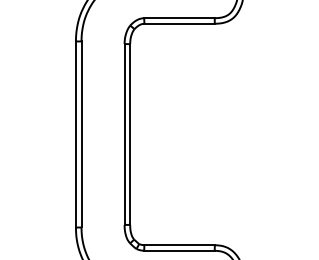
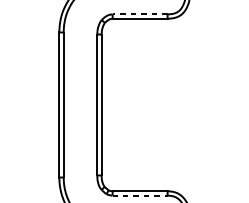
line: (178, 18) -> (139, 14), solid -> dashed
line: (179, 250) -> (140, 195), solid -> dashed

